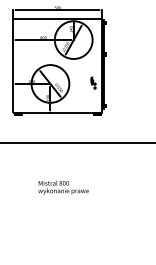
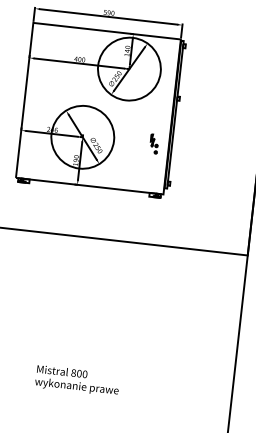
text: (63, 187) -> (77, 380), moved

